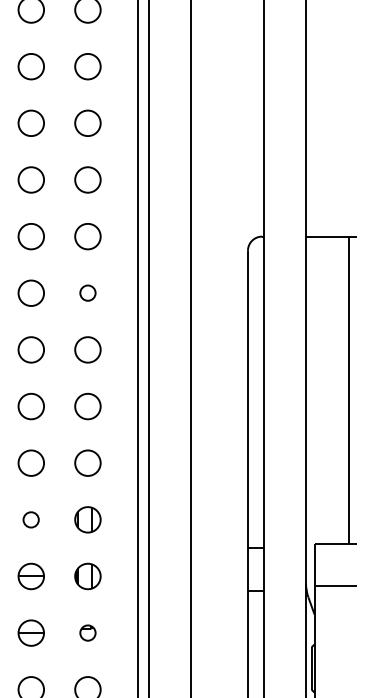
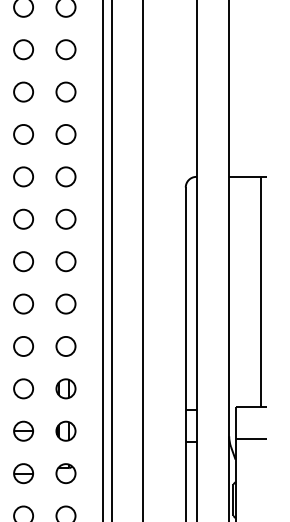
part: (87, 292) -> (65, 218), size x1.67
part: (30, 519) -> (23, 388), size x1.67
part: (87, 632) -> (65, 473), size x1.67

